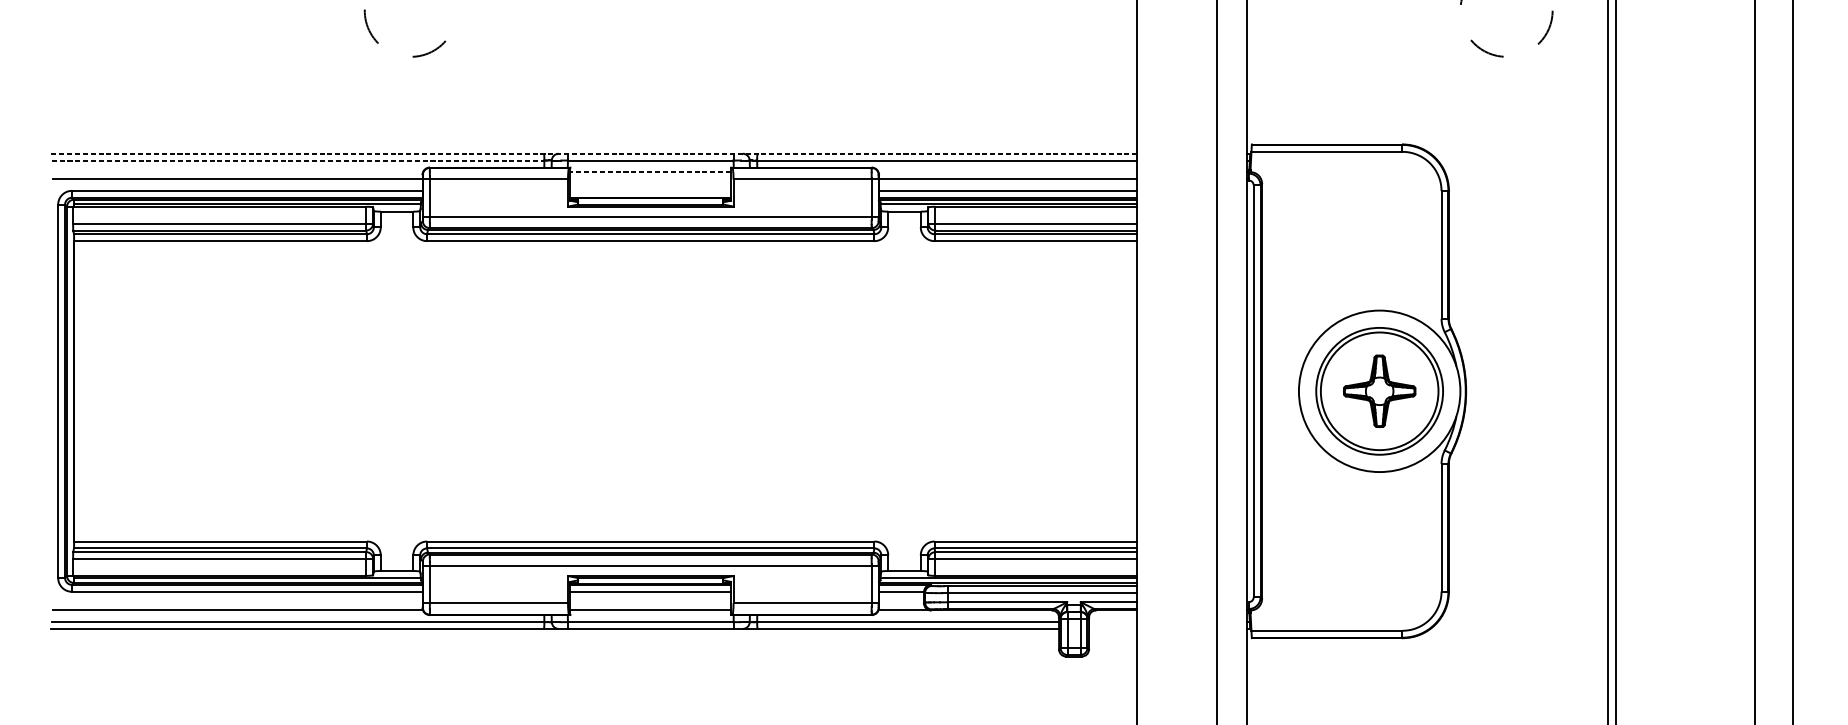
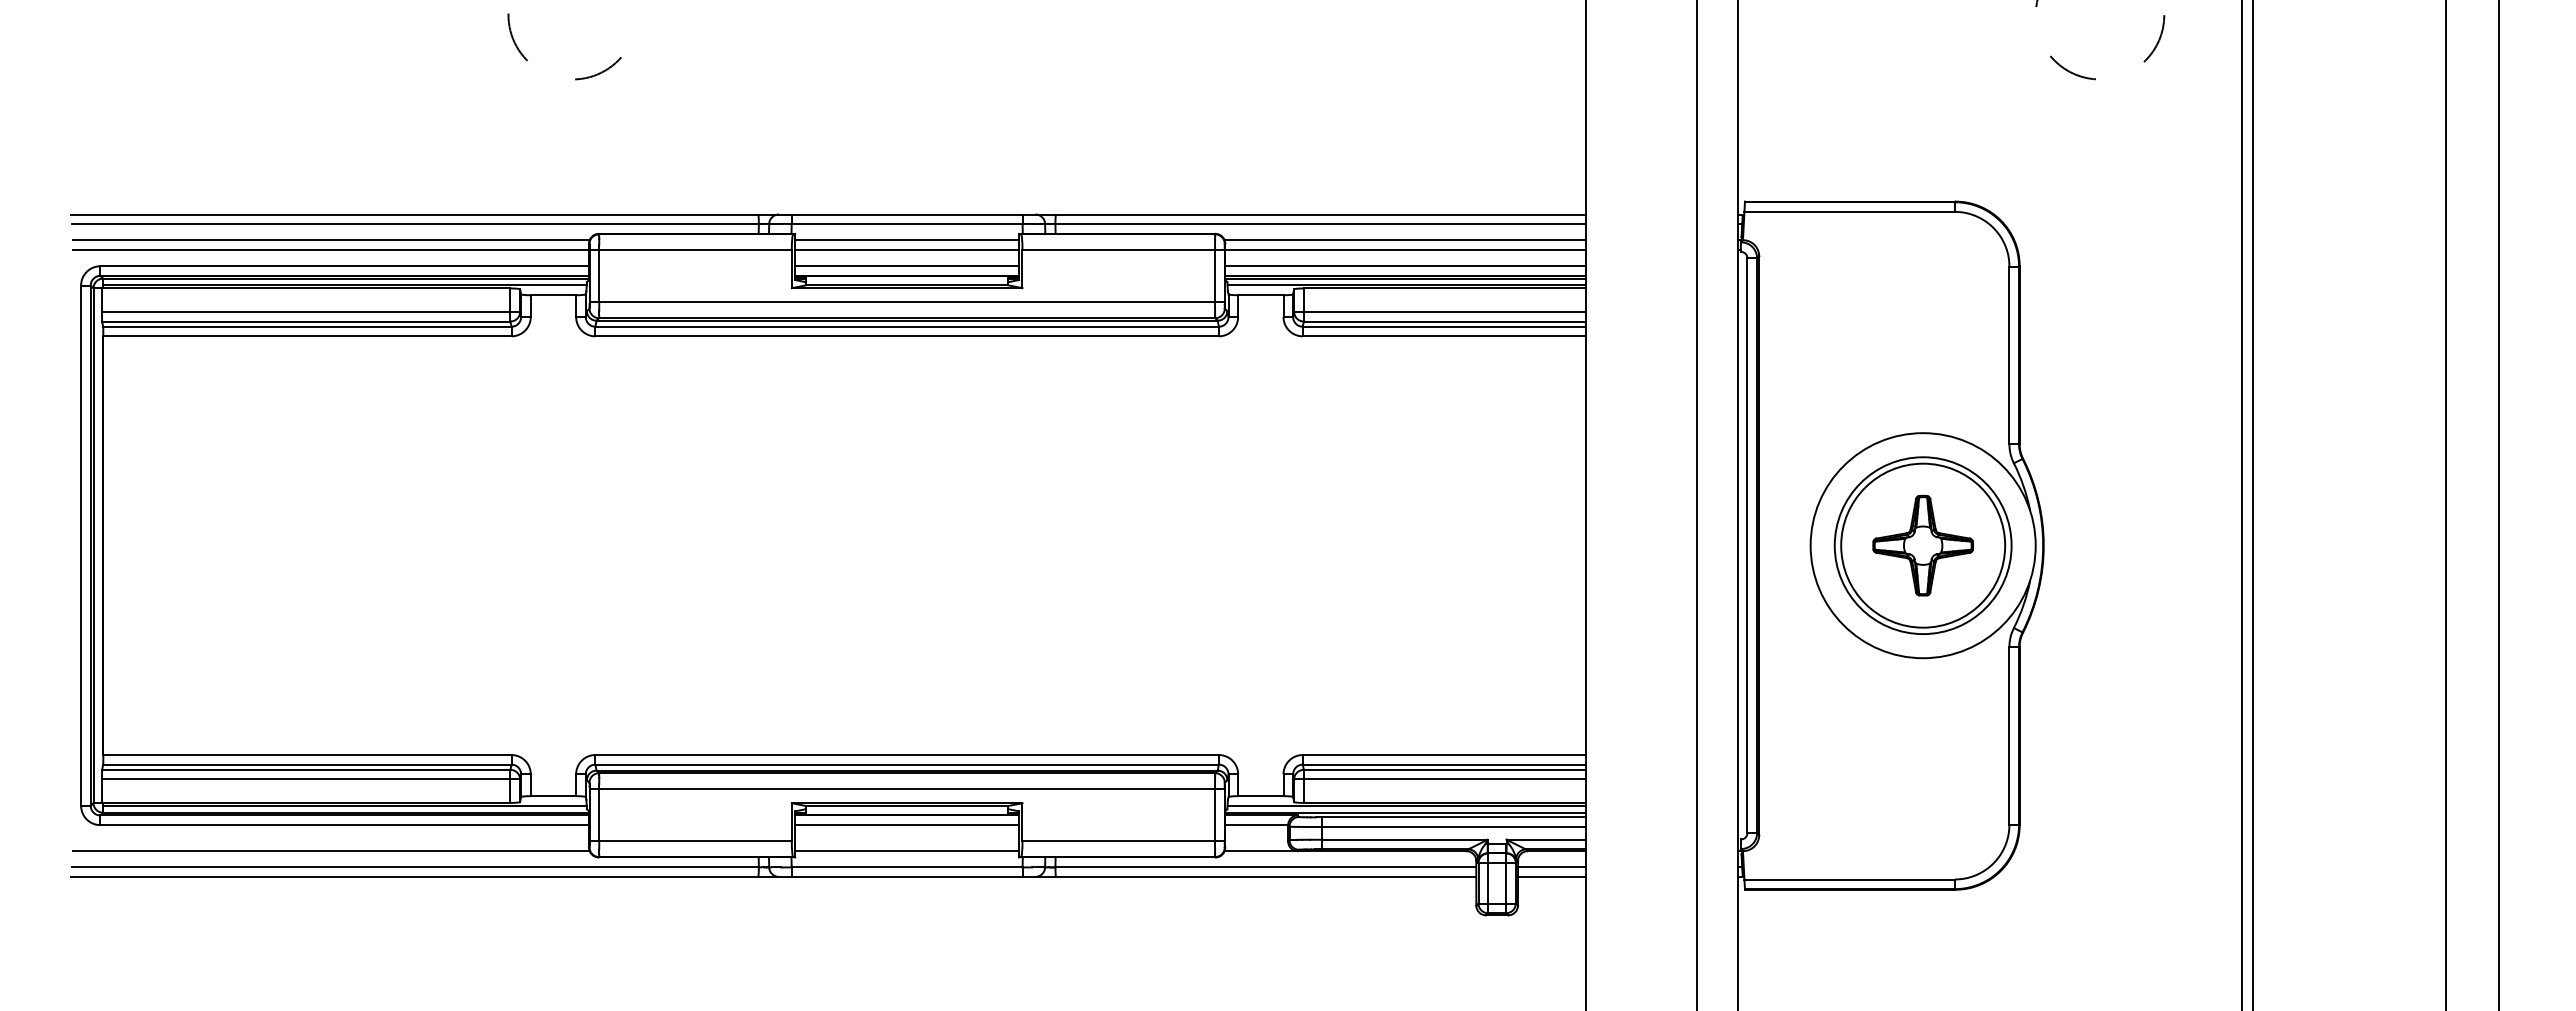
line: (594, 153) -> (828, 214), dashed -> solid
line: (298, 160) -> (415, 224), dashed -> solid
line: (237, 172) -> (330, 240), added
line: (651, 172) -> (907, 240), dashed -> solid
line: (1007, 172) -> (1404, 240), added
line: (651, 178) -> (907, 249), added
line: (651, 191) -> (907, 266), added
line: (1113, 622) -> (1551, 867), added
line: (1113, 628) -> (1551, 876), added

